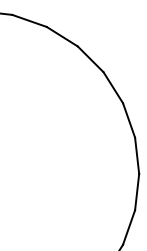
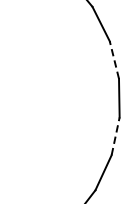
line: (128, 119) -> (113, 59), solid -> dashed
line: (137, 191) -> (116, 135), solid -> dashed

